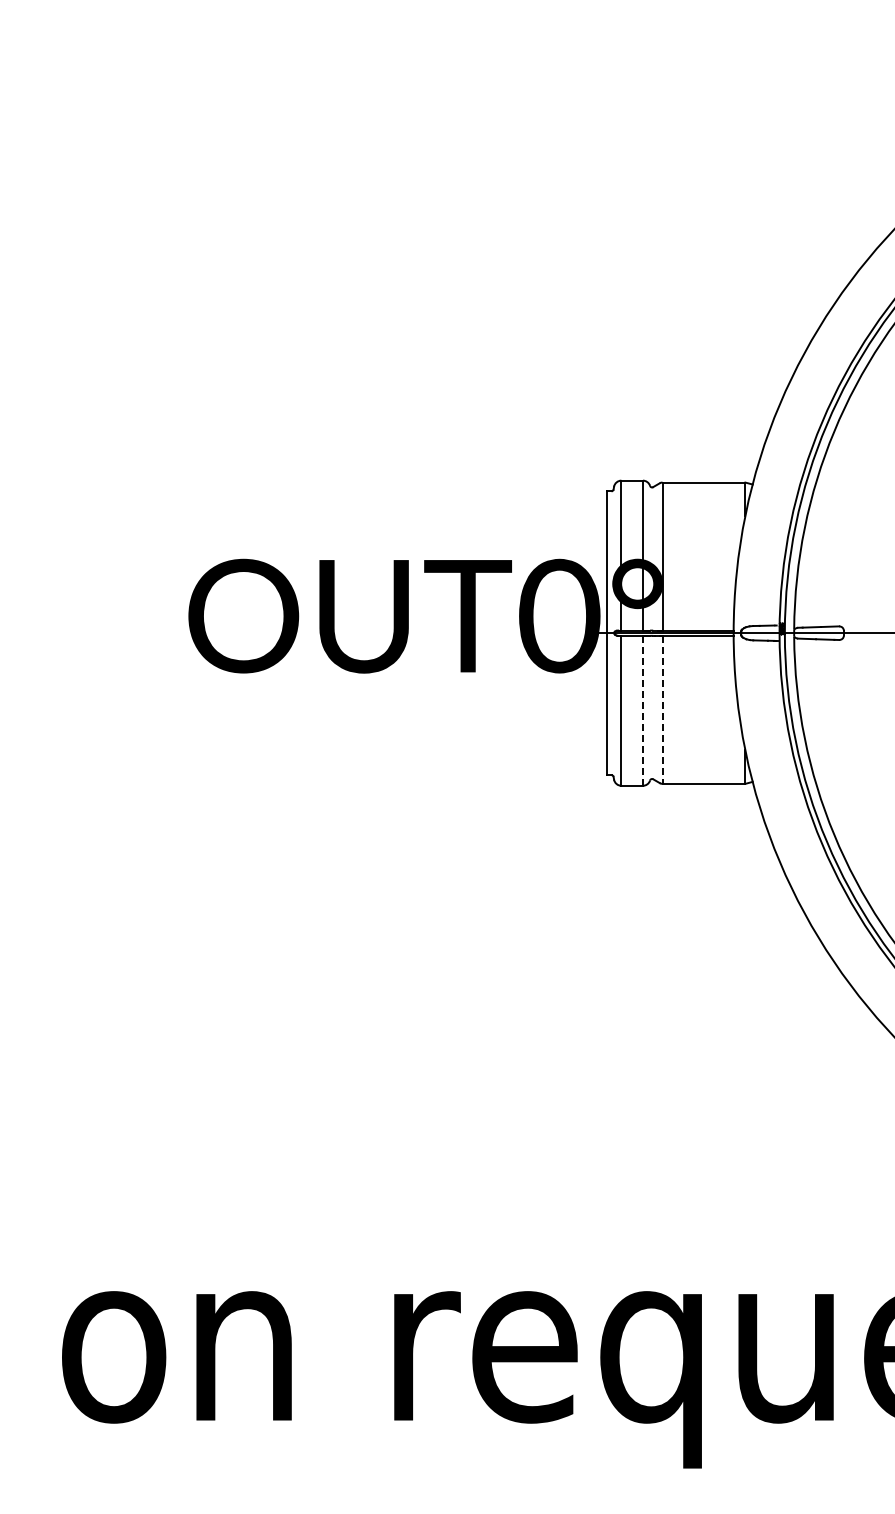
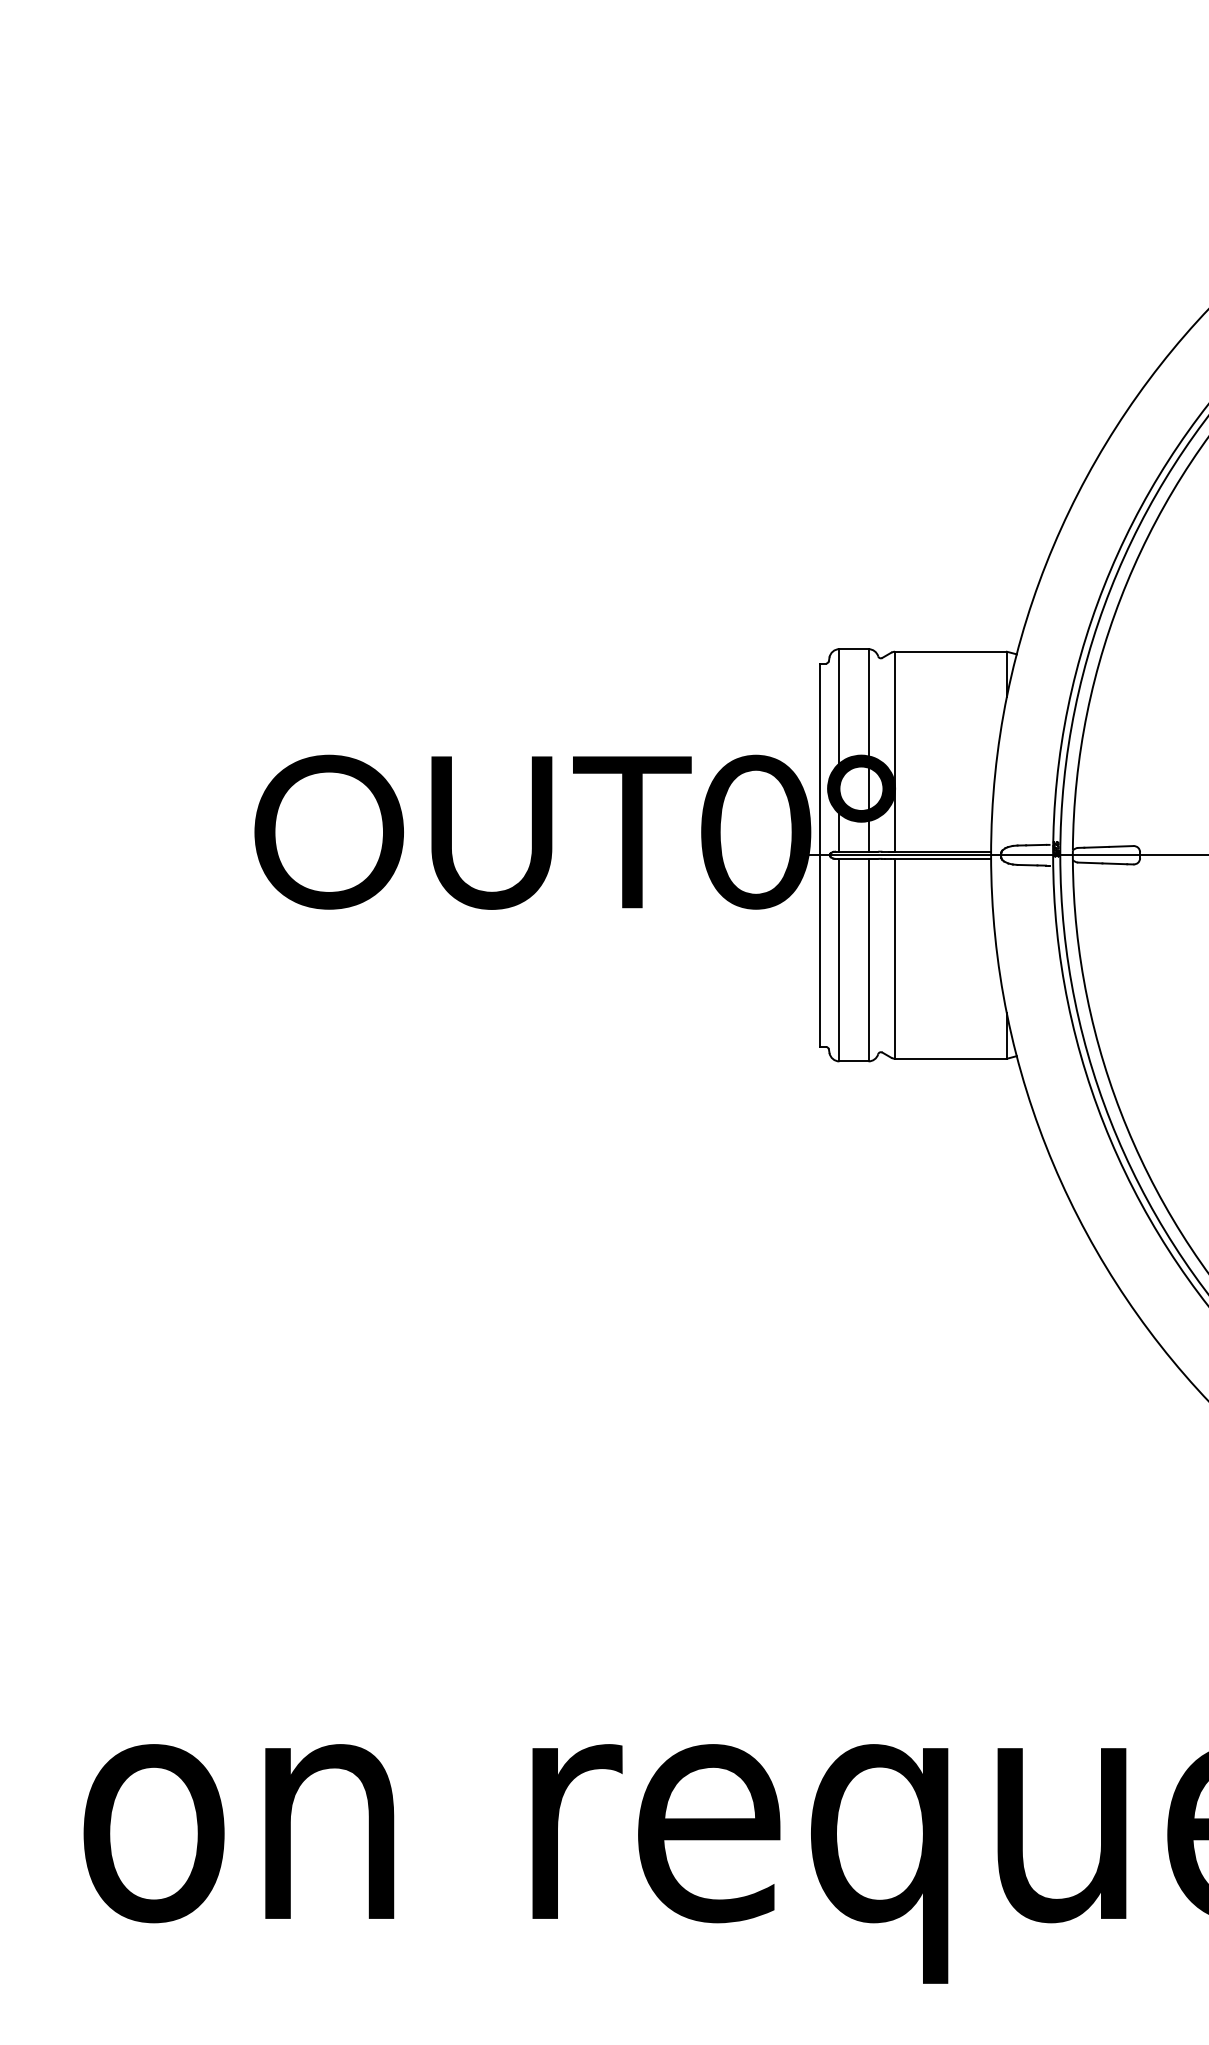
line: (662, 709) -> (894, 958), dashed -> solid
line: (642, 710) -> (867, 959), dashed -> solid

